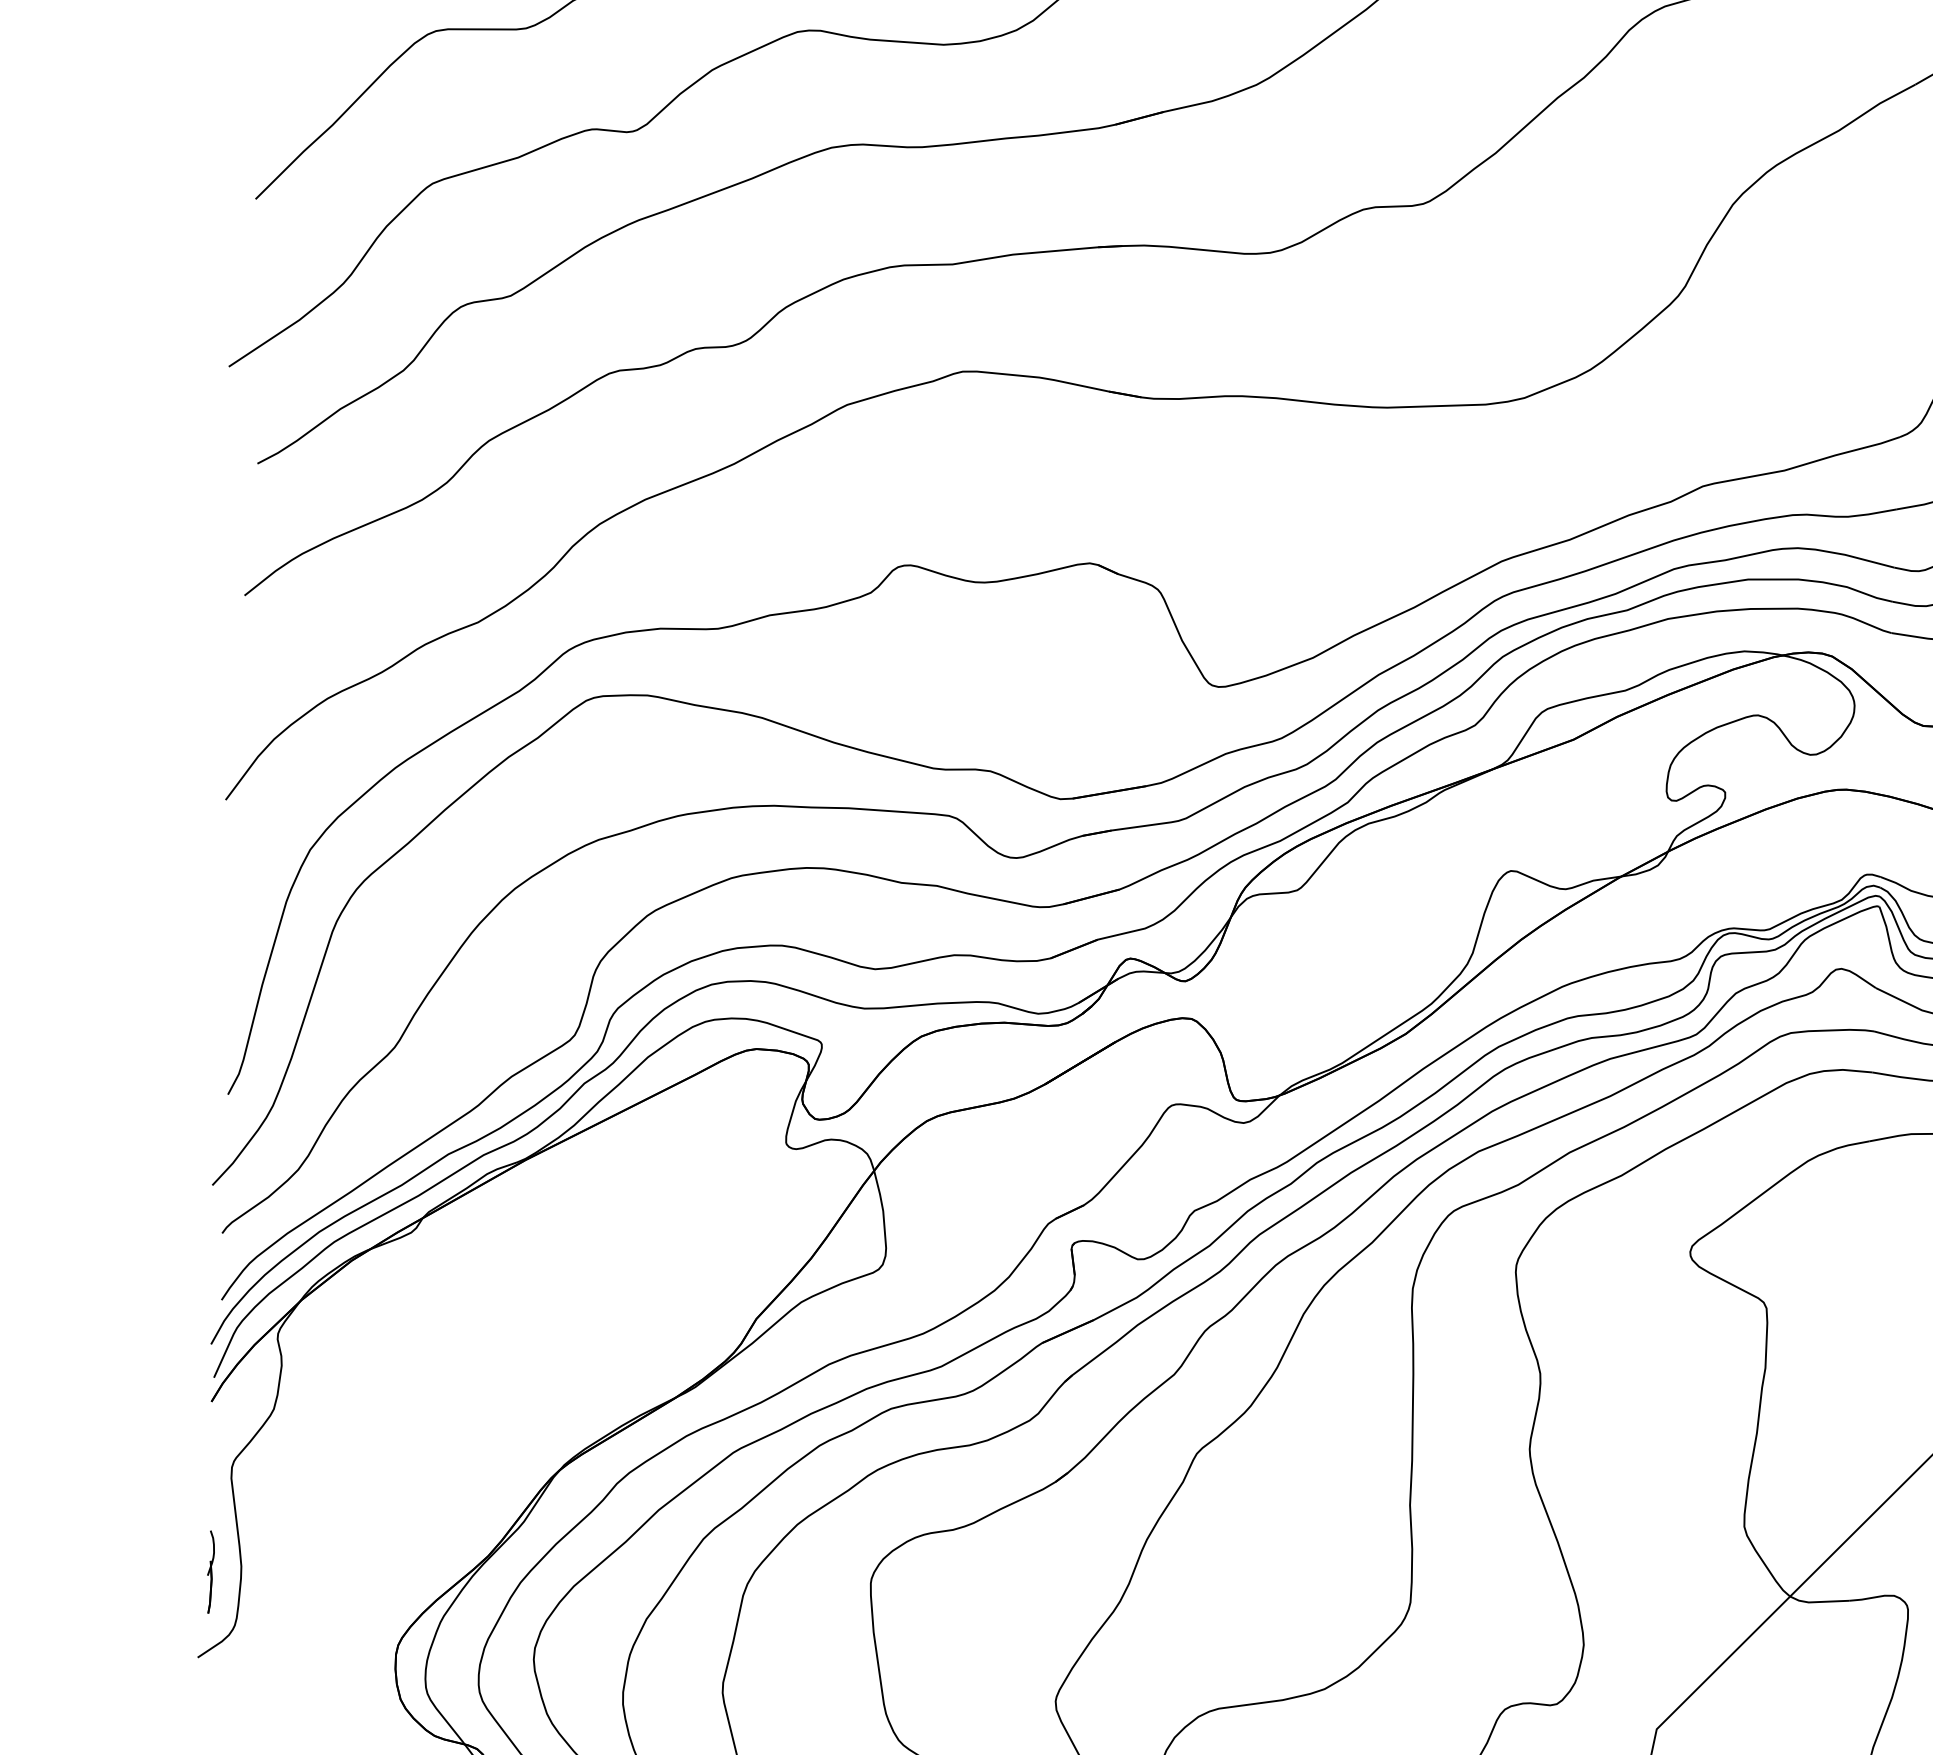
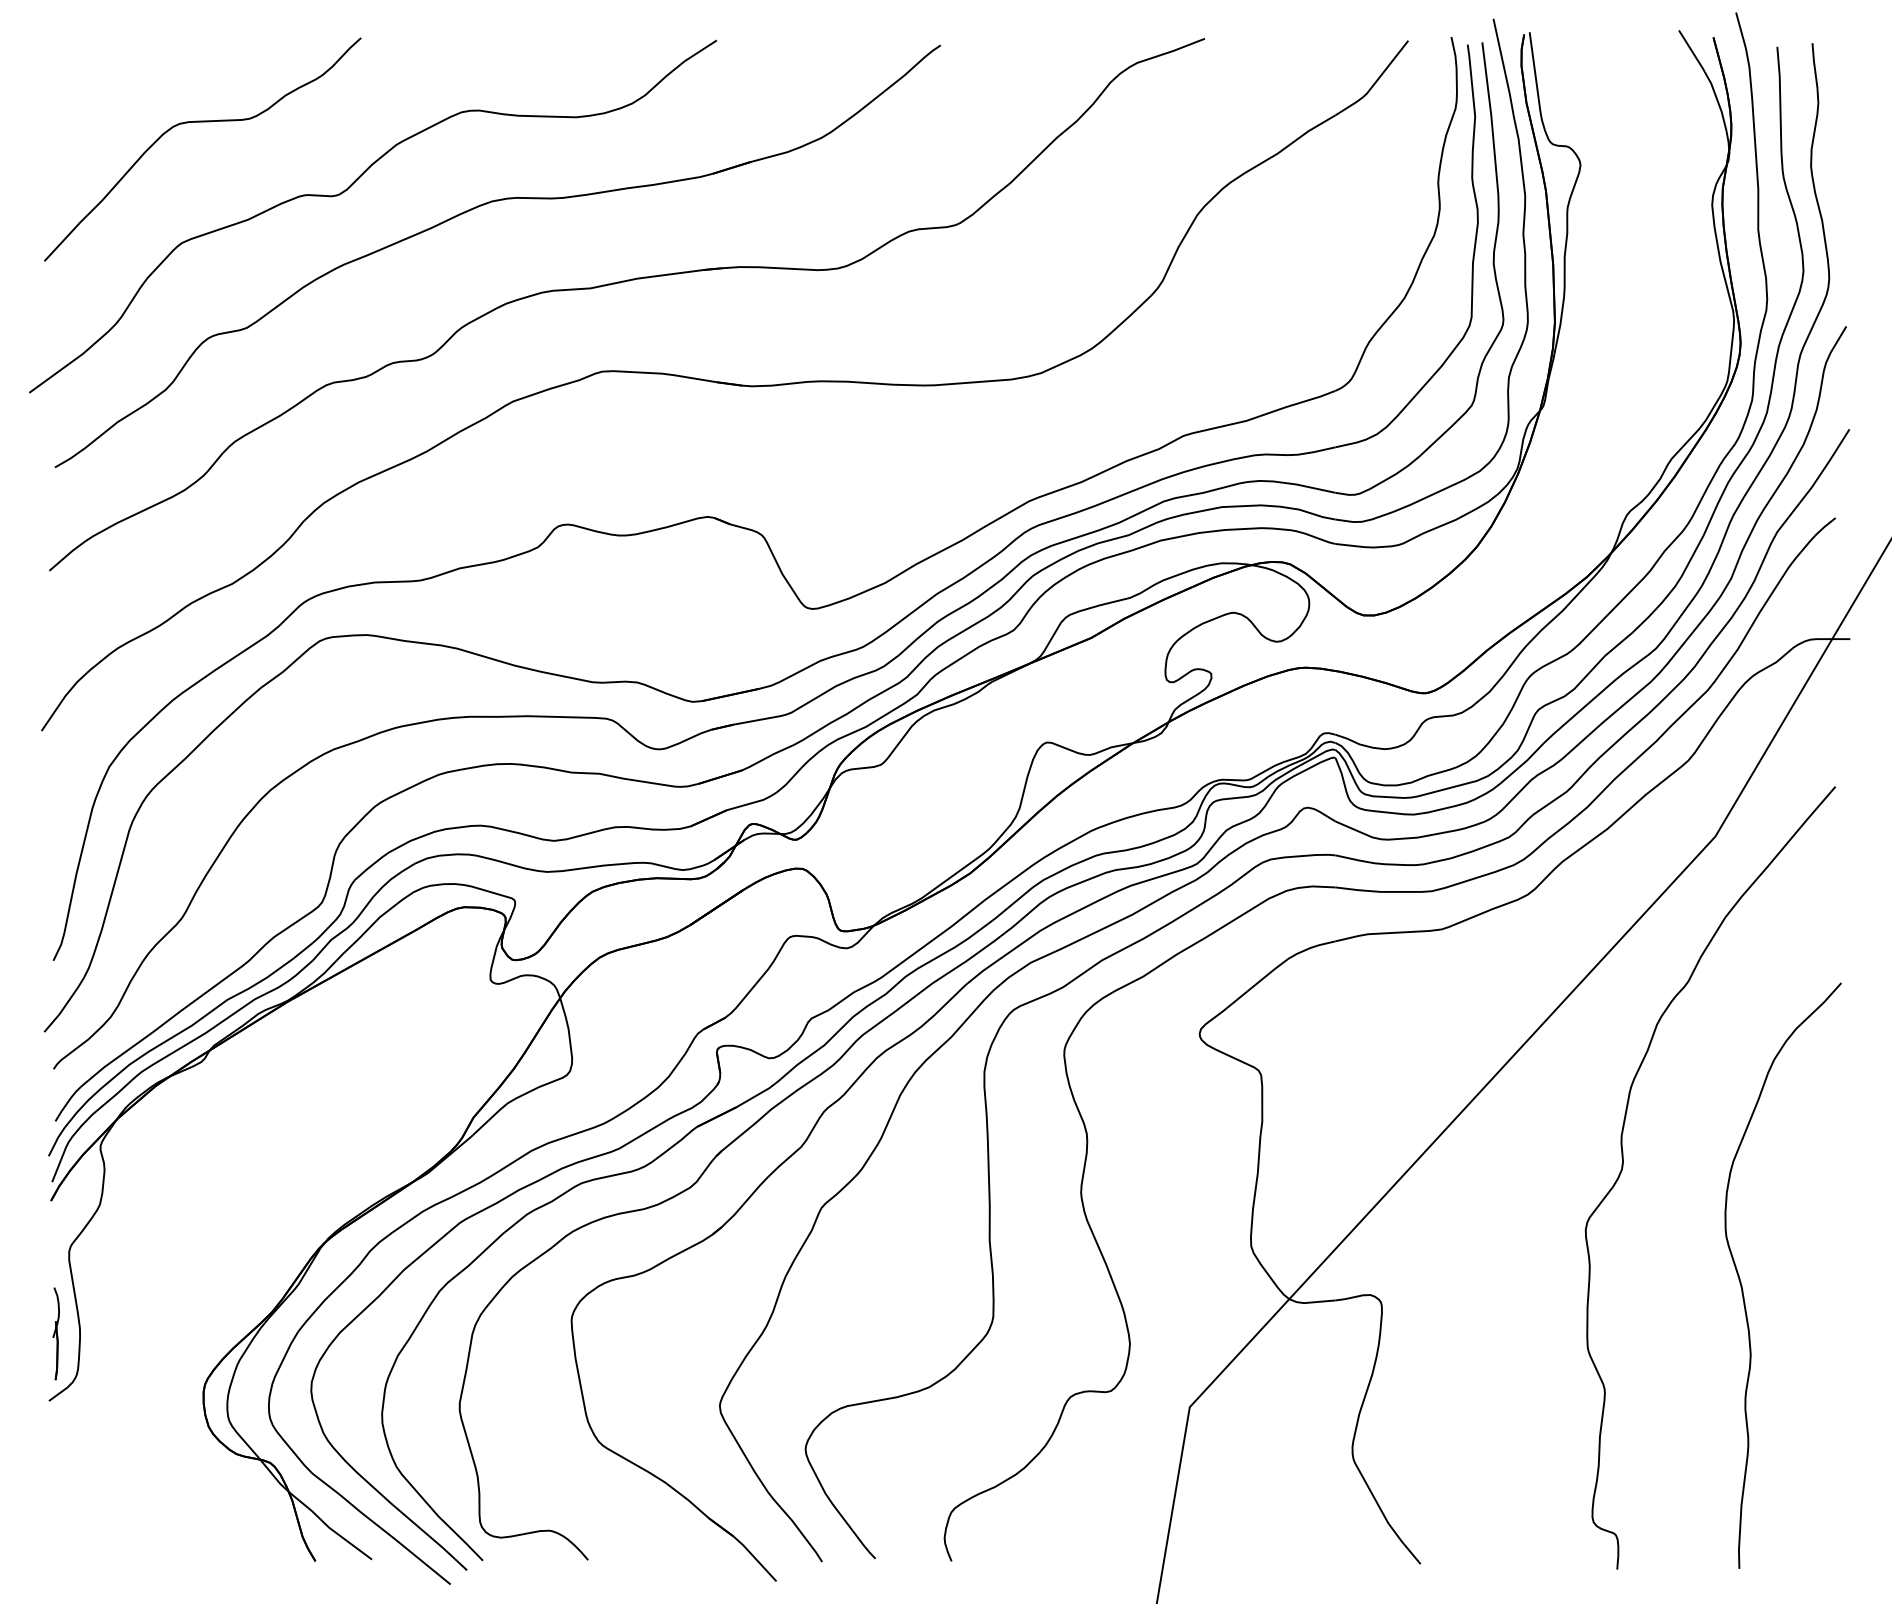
part: (209, 1571) -> (55, 1333), size x1.43

